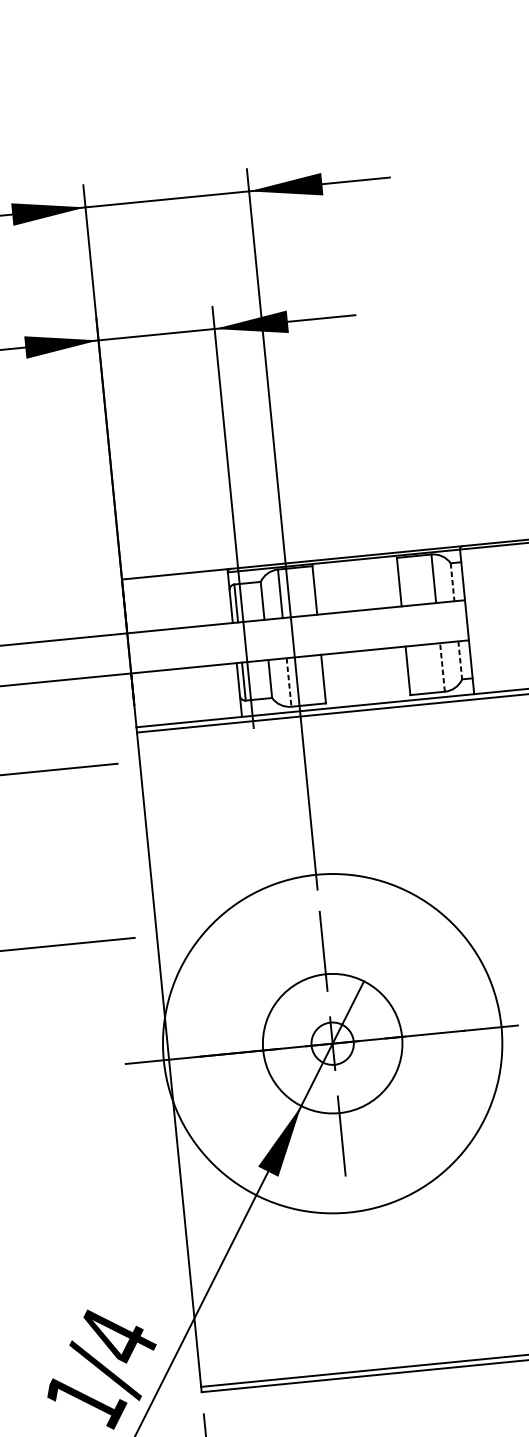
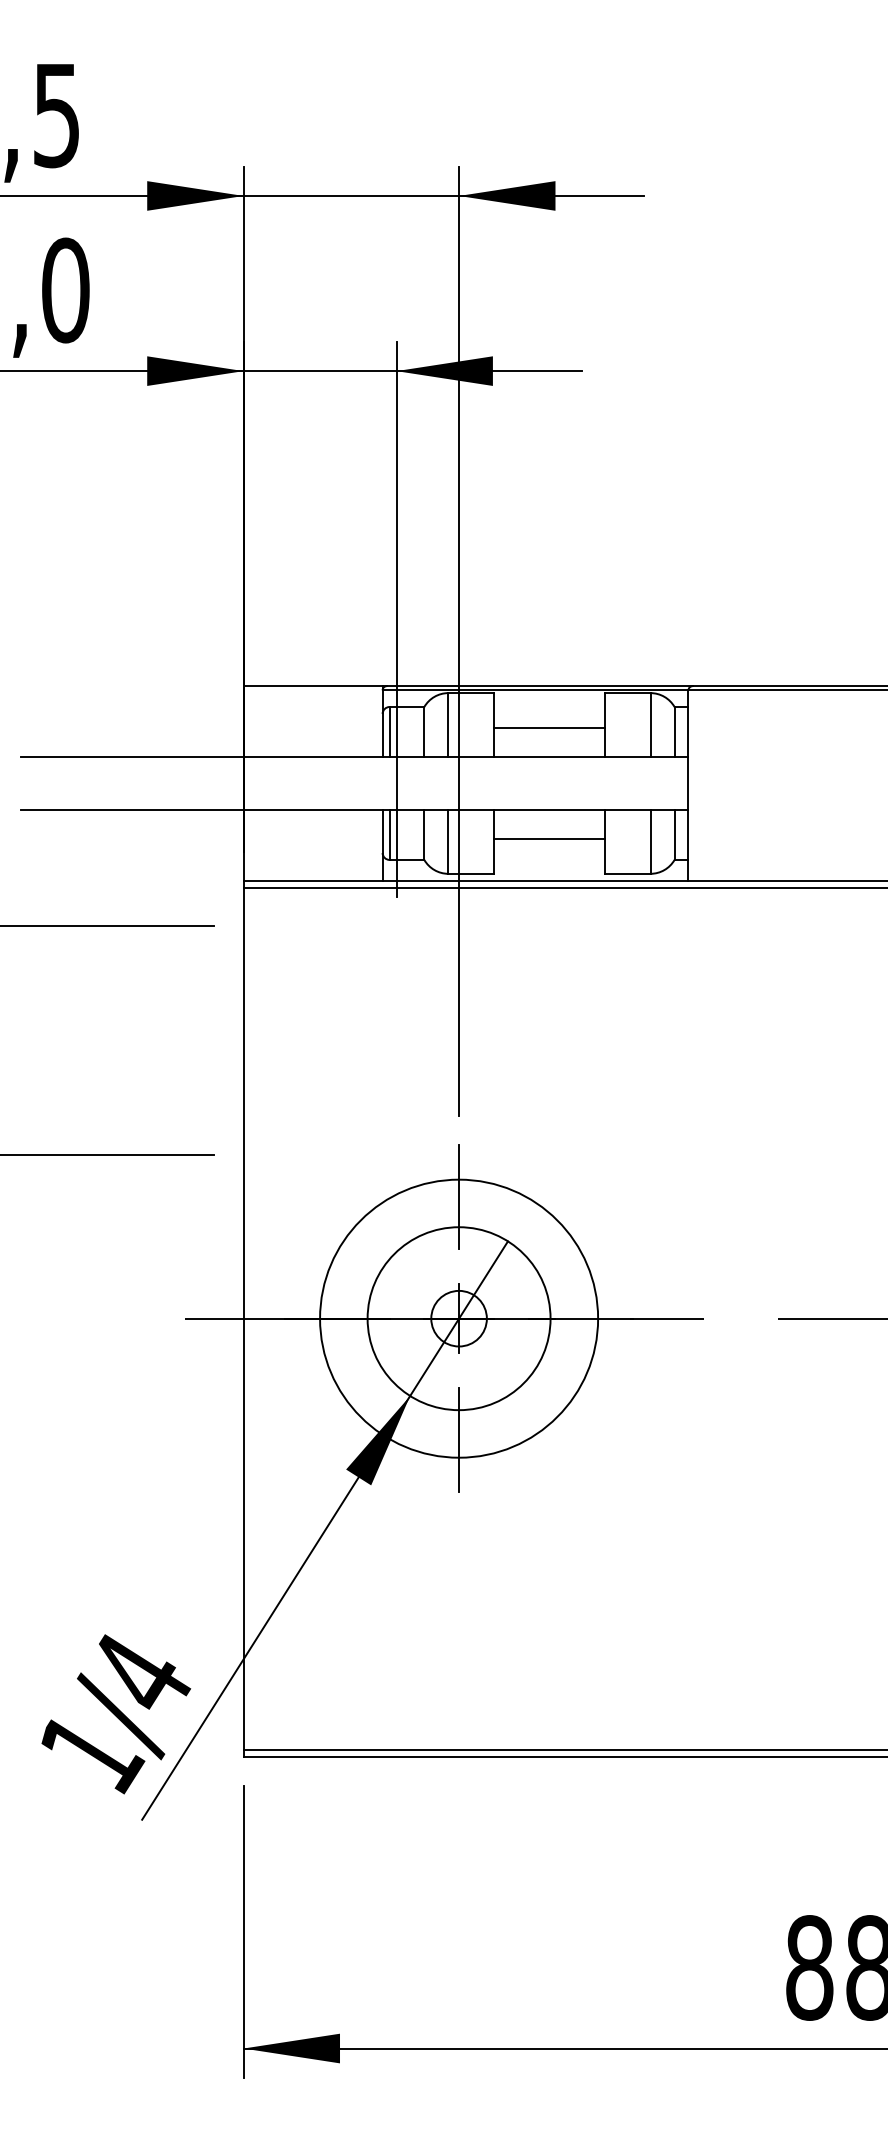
line: (452, 582) -> (674, 732), dashed -> solid
line: (357, 588) -> (549, 727), added
line: (460, 660) -> (674, 835), dashed -> solid
line: (442, 667) -> (650, 841), dashed -> solid
line: (365, 673) -> (549, 839), added
line: (289, 682) -> (448, 841), dashed -> solid
circle: (332, 1043) -> (459, 1318), size x0.62

